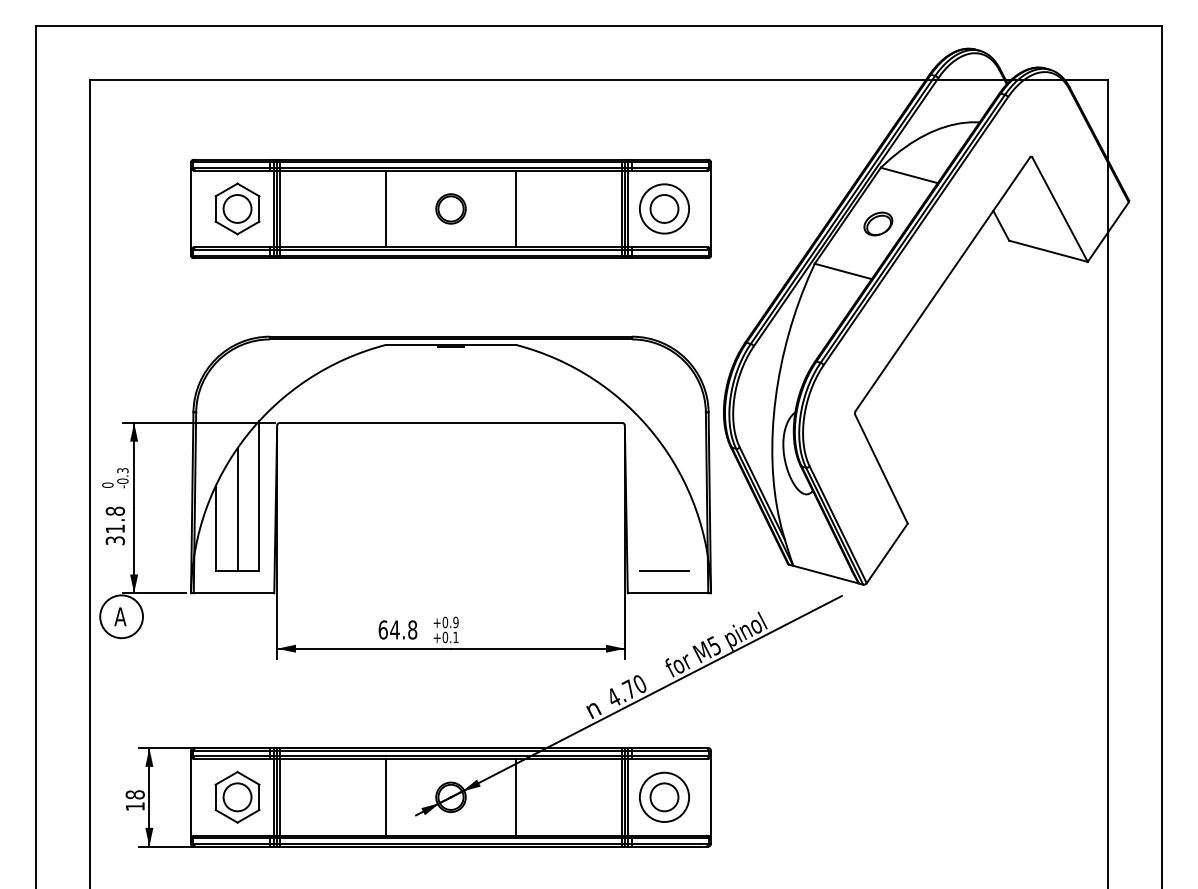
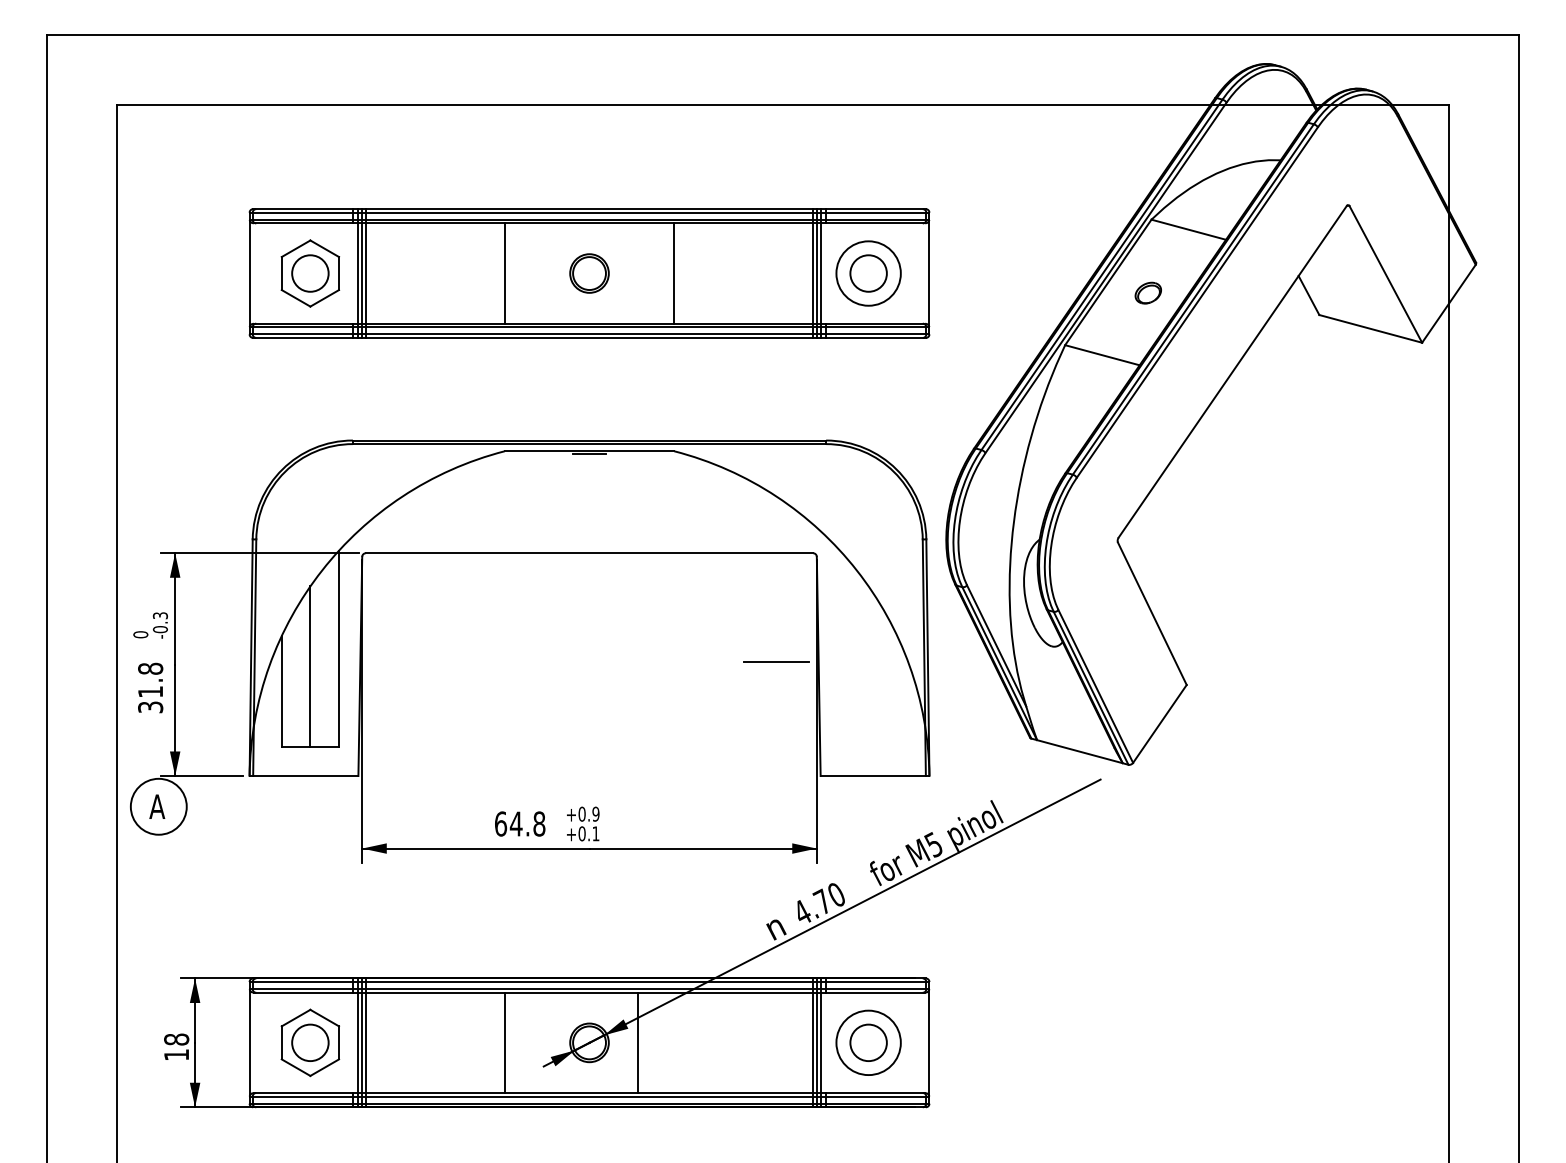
part: (878, 223) -> (1148, 292), size x0.7
line: (664, 570) -> (776, 661), moved
line: (516, 797) -> (638, 1042), moved

